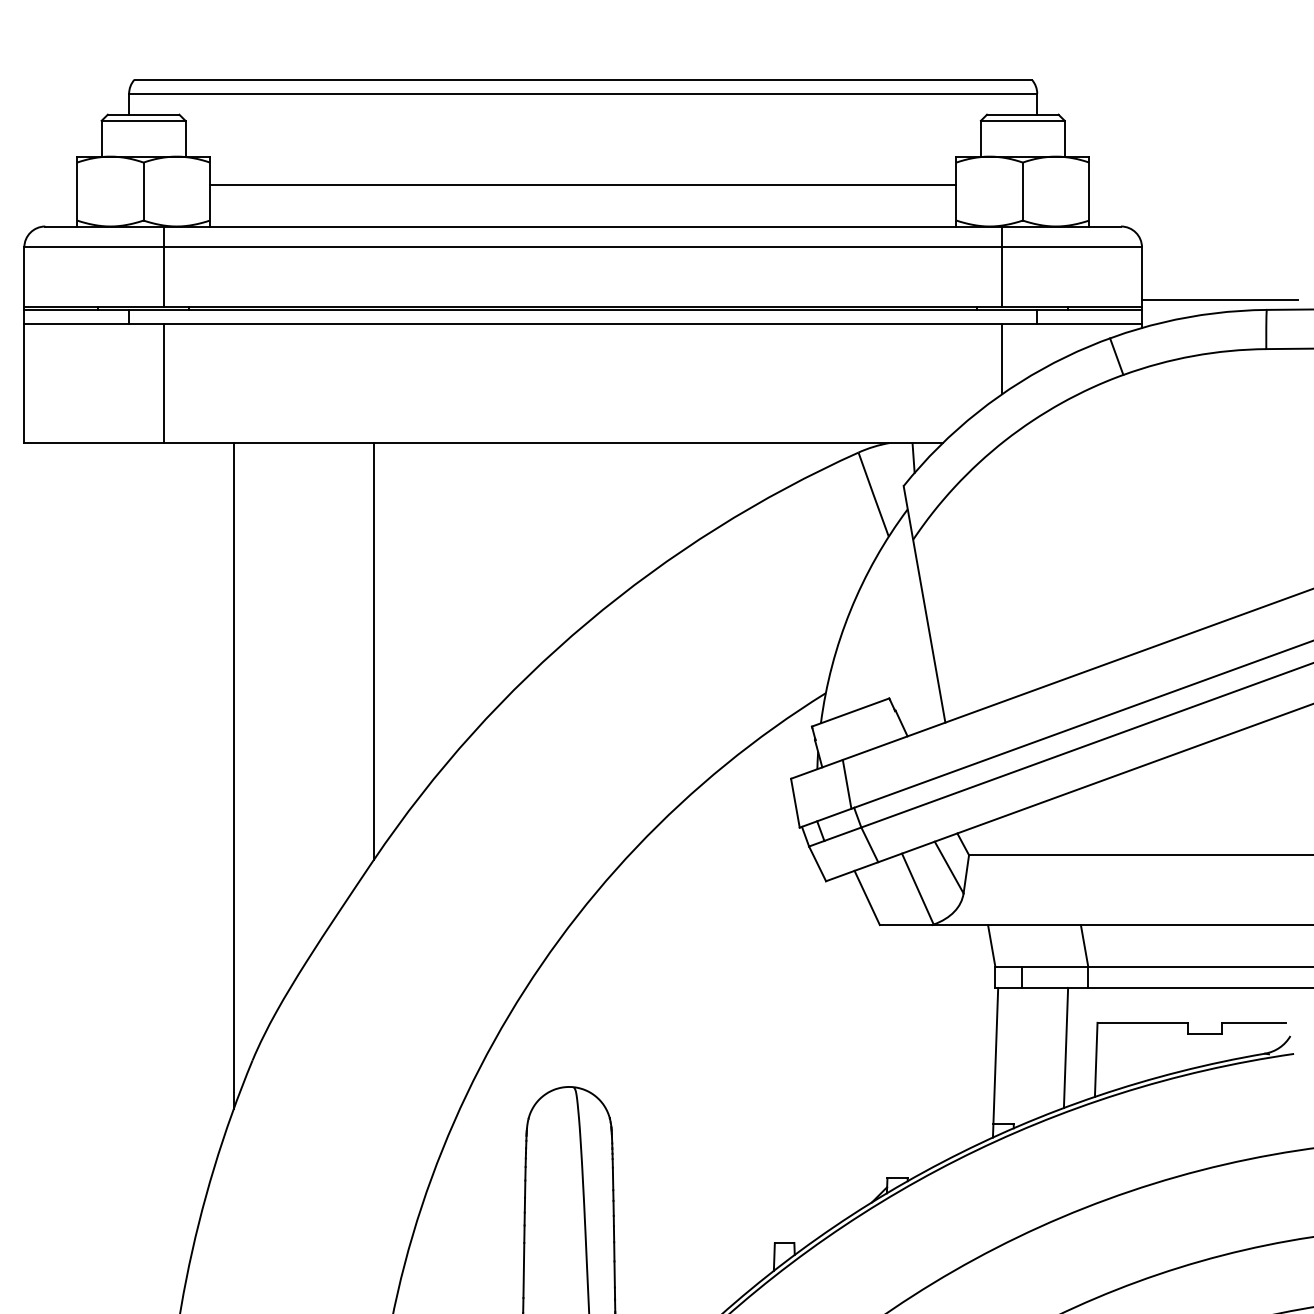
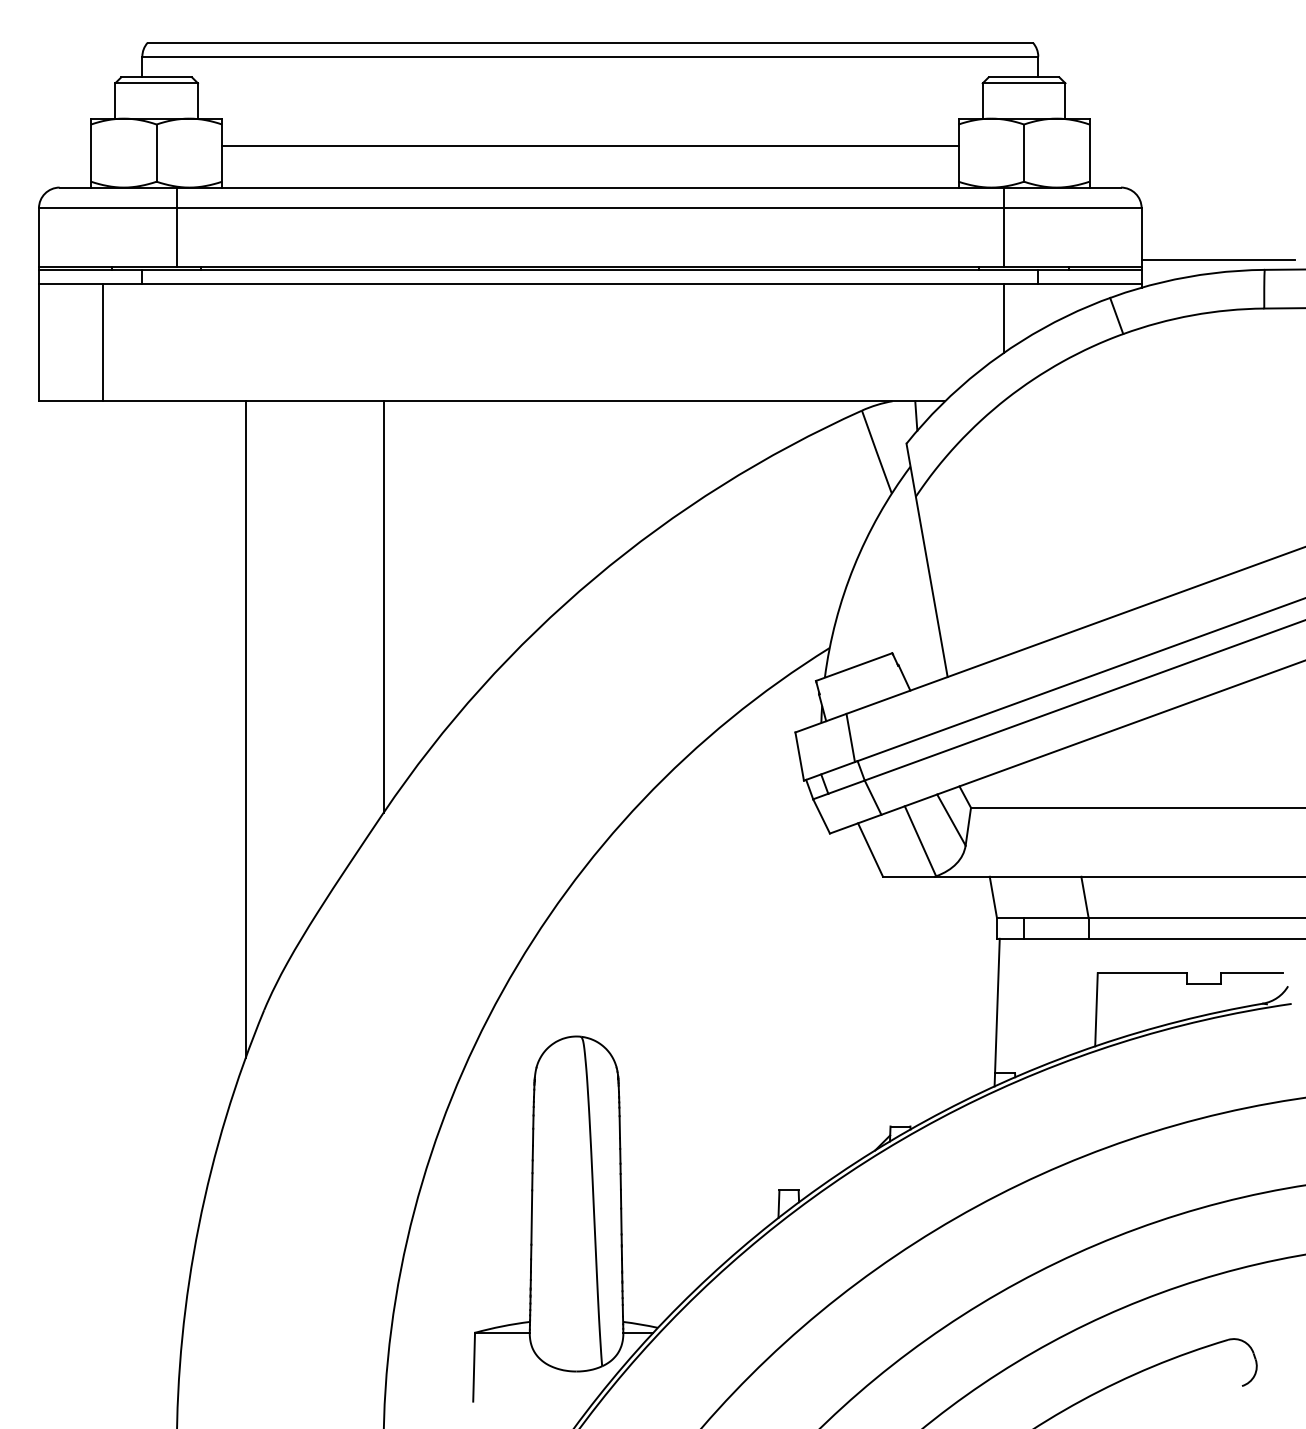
line: (163, 383) -> (102, 342), moved
line: (1065, 1047) -> (1066, 997), removed

